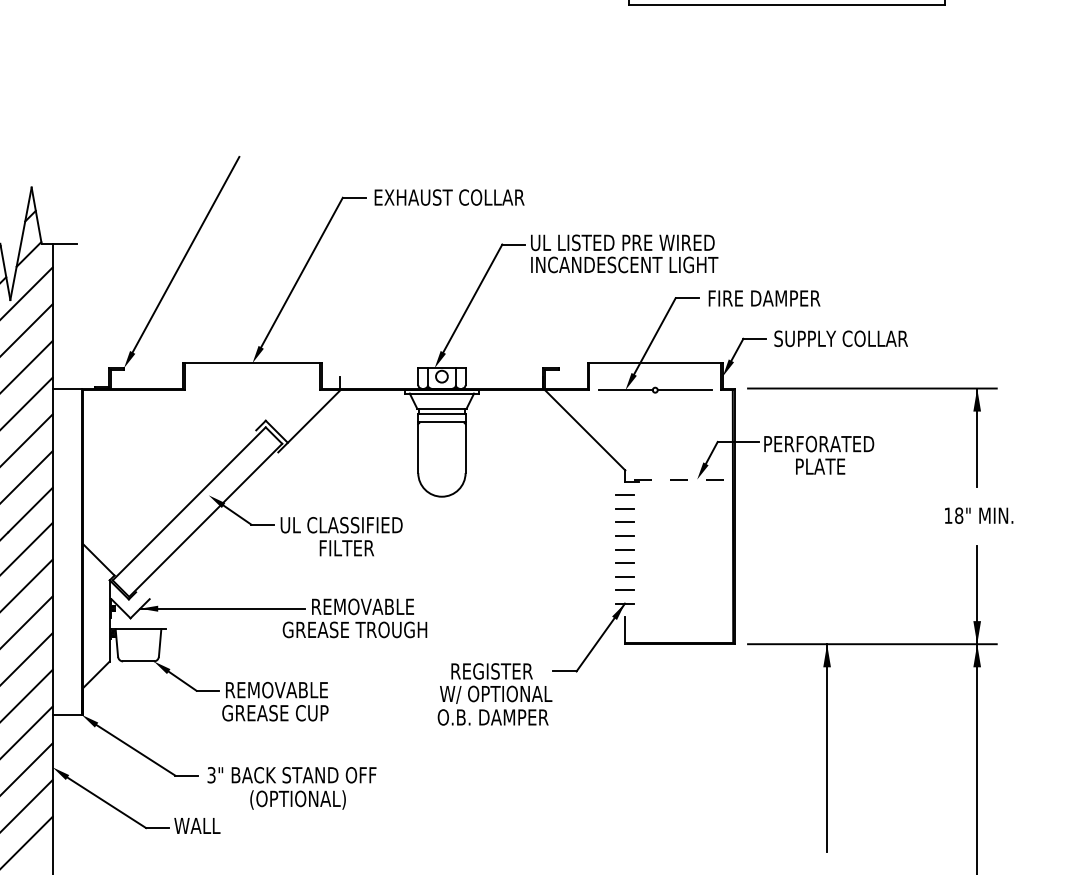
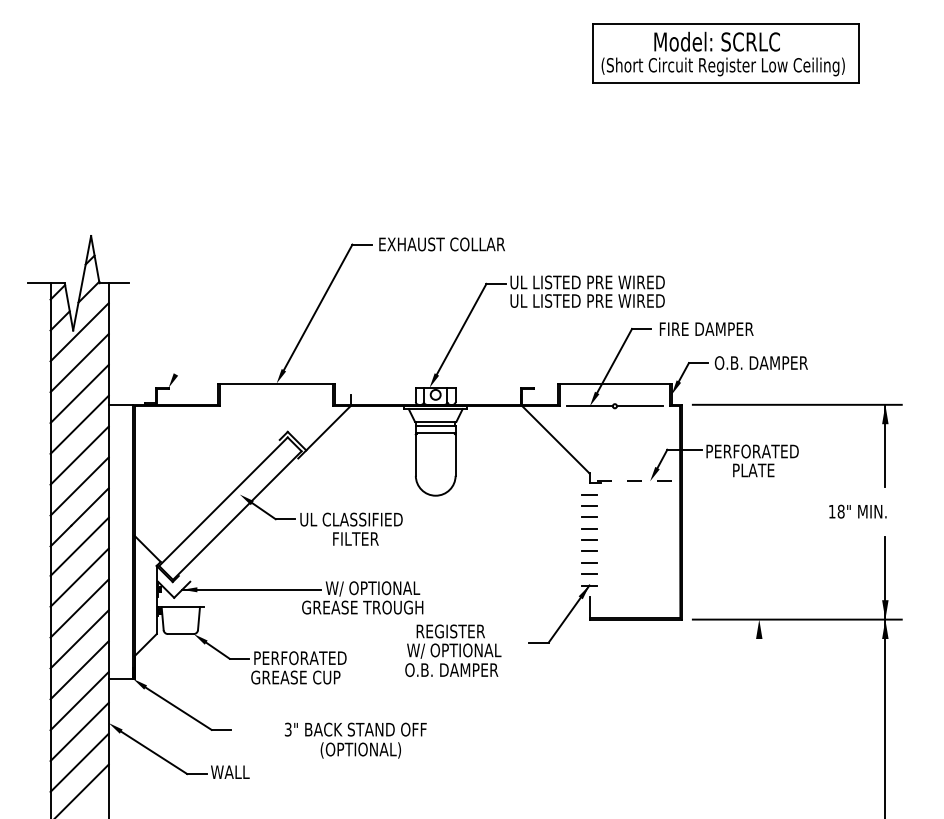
line: (185, 254) -> (220, 292), removed
text: (623, 264) -> (588, 300), INCANDESCENT LIGHT -> UL LISTED PRE WIRED
text: (840, 338) -> (770, 362), SUPPLY COLLAR -> O.B. DAMPER
text: (978, 515) -> (857, 511), moved
text: (366, 607) -> (372, 588), REMOVABLE -> W/ OPTIONAL
text: (282, 690) -> (301, 658), REMOVABLE -> PERFORATED
text: (495, 694) -> (453, 650), moved
line: (827, 747) -> (759, 706), removed
text: (291, 788) -> (355, 740), moved

